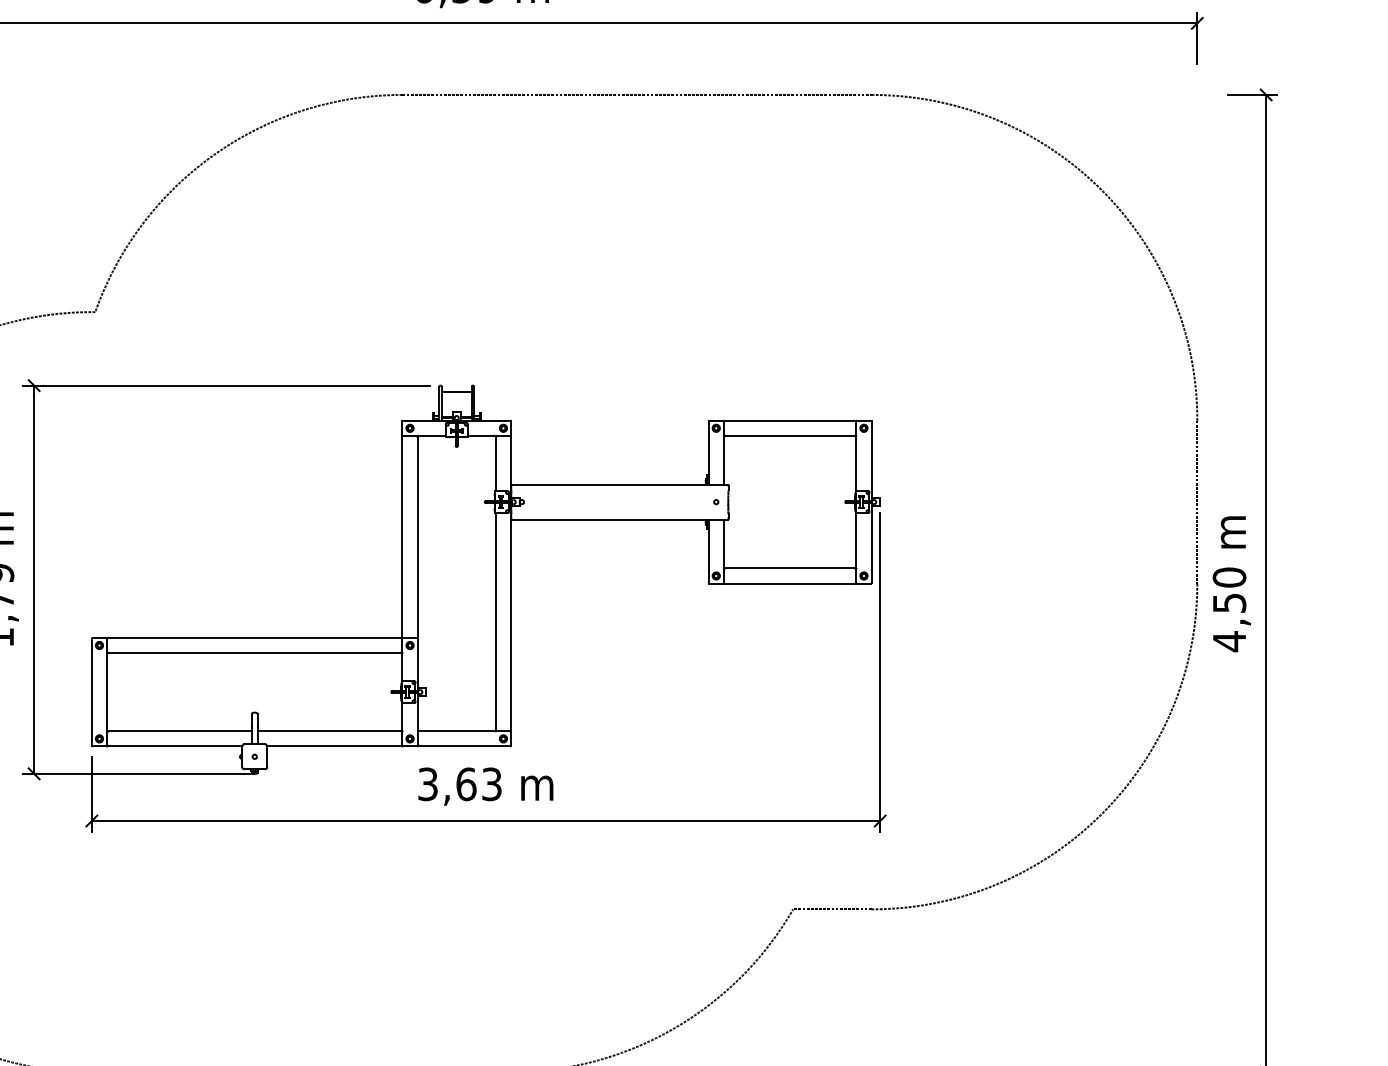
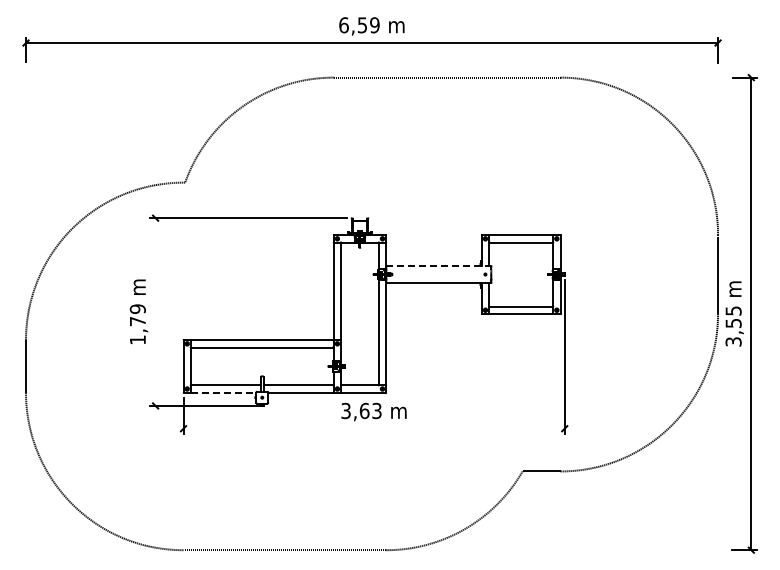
line: (621, 485) -> (439, 266), solid -> dashed
line: (33, 578) -> (155, 311), removed
text: (1229, 609) -> (733, 326), 4,50 -> 3,55
line: (174, 746) -> (223, 392), solid -> dashed
line: (484, 820) -> (373, 428), removed

